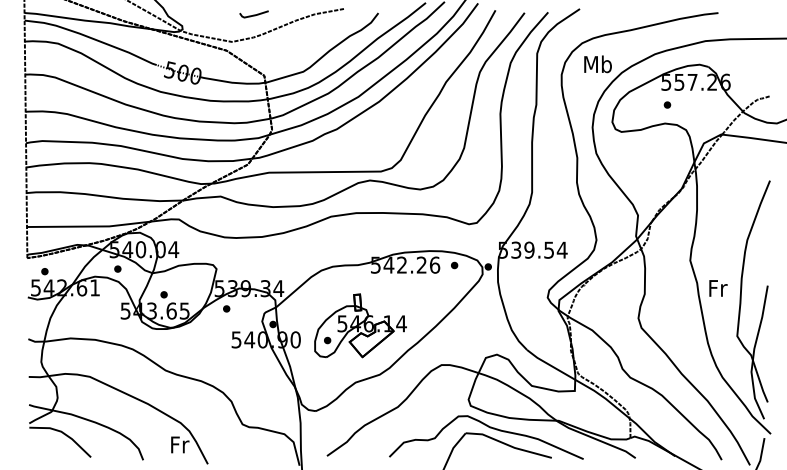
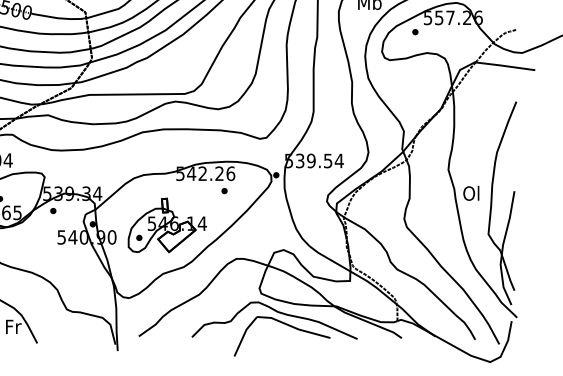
part: (667, 104) -> (415, 31), moved
part: (454, 265) -> (224, 191), moved
text: (717, 288) -> (471, 193), Fr -> Ol

